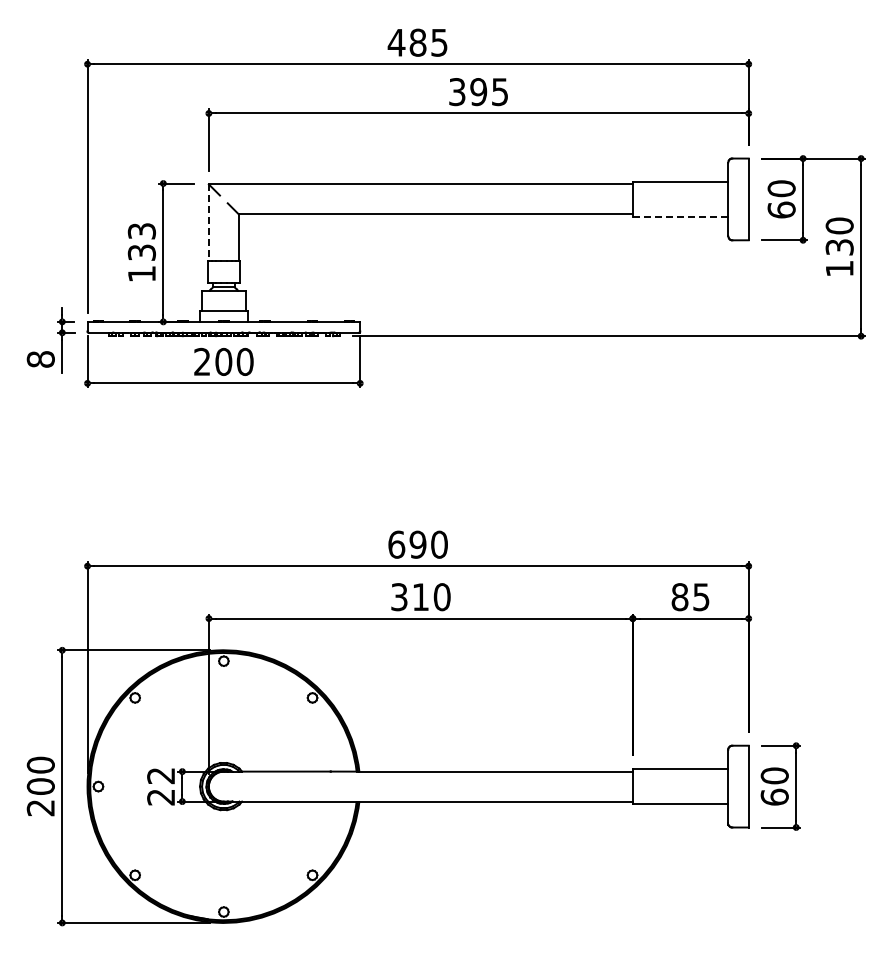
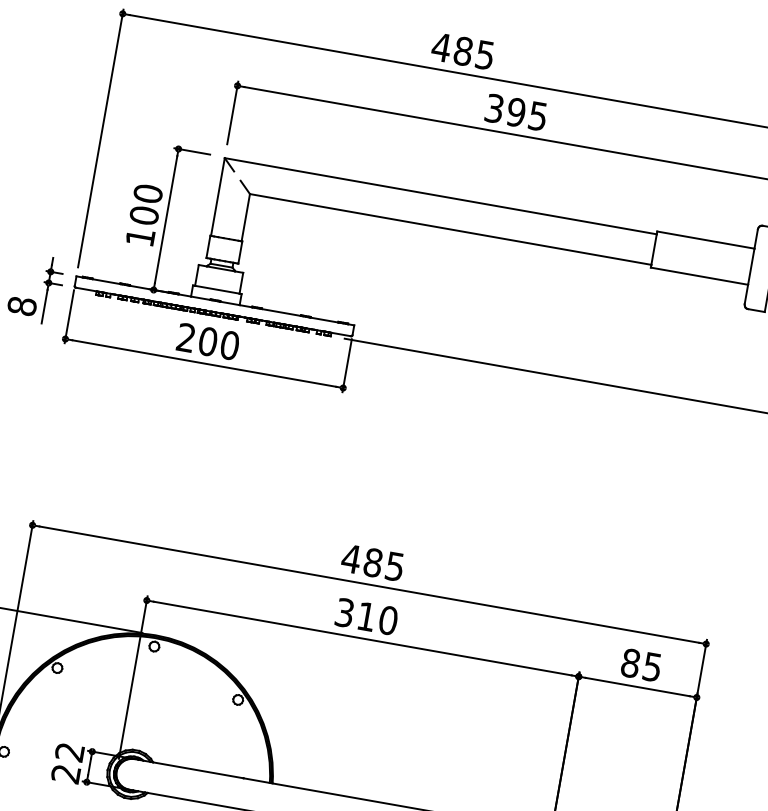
line: (680, 217) -> (699, 276), dashed -> solid
line: (208, 223) -> (217, 197), dashed -> solid
text: (141, 241) -> (145, 204), 133 -> 100
text: (417, 544) -> (372, 562), 690 -> 485

